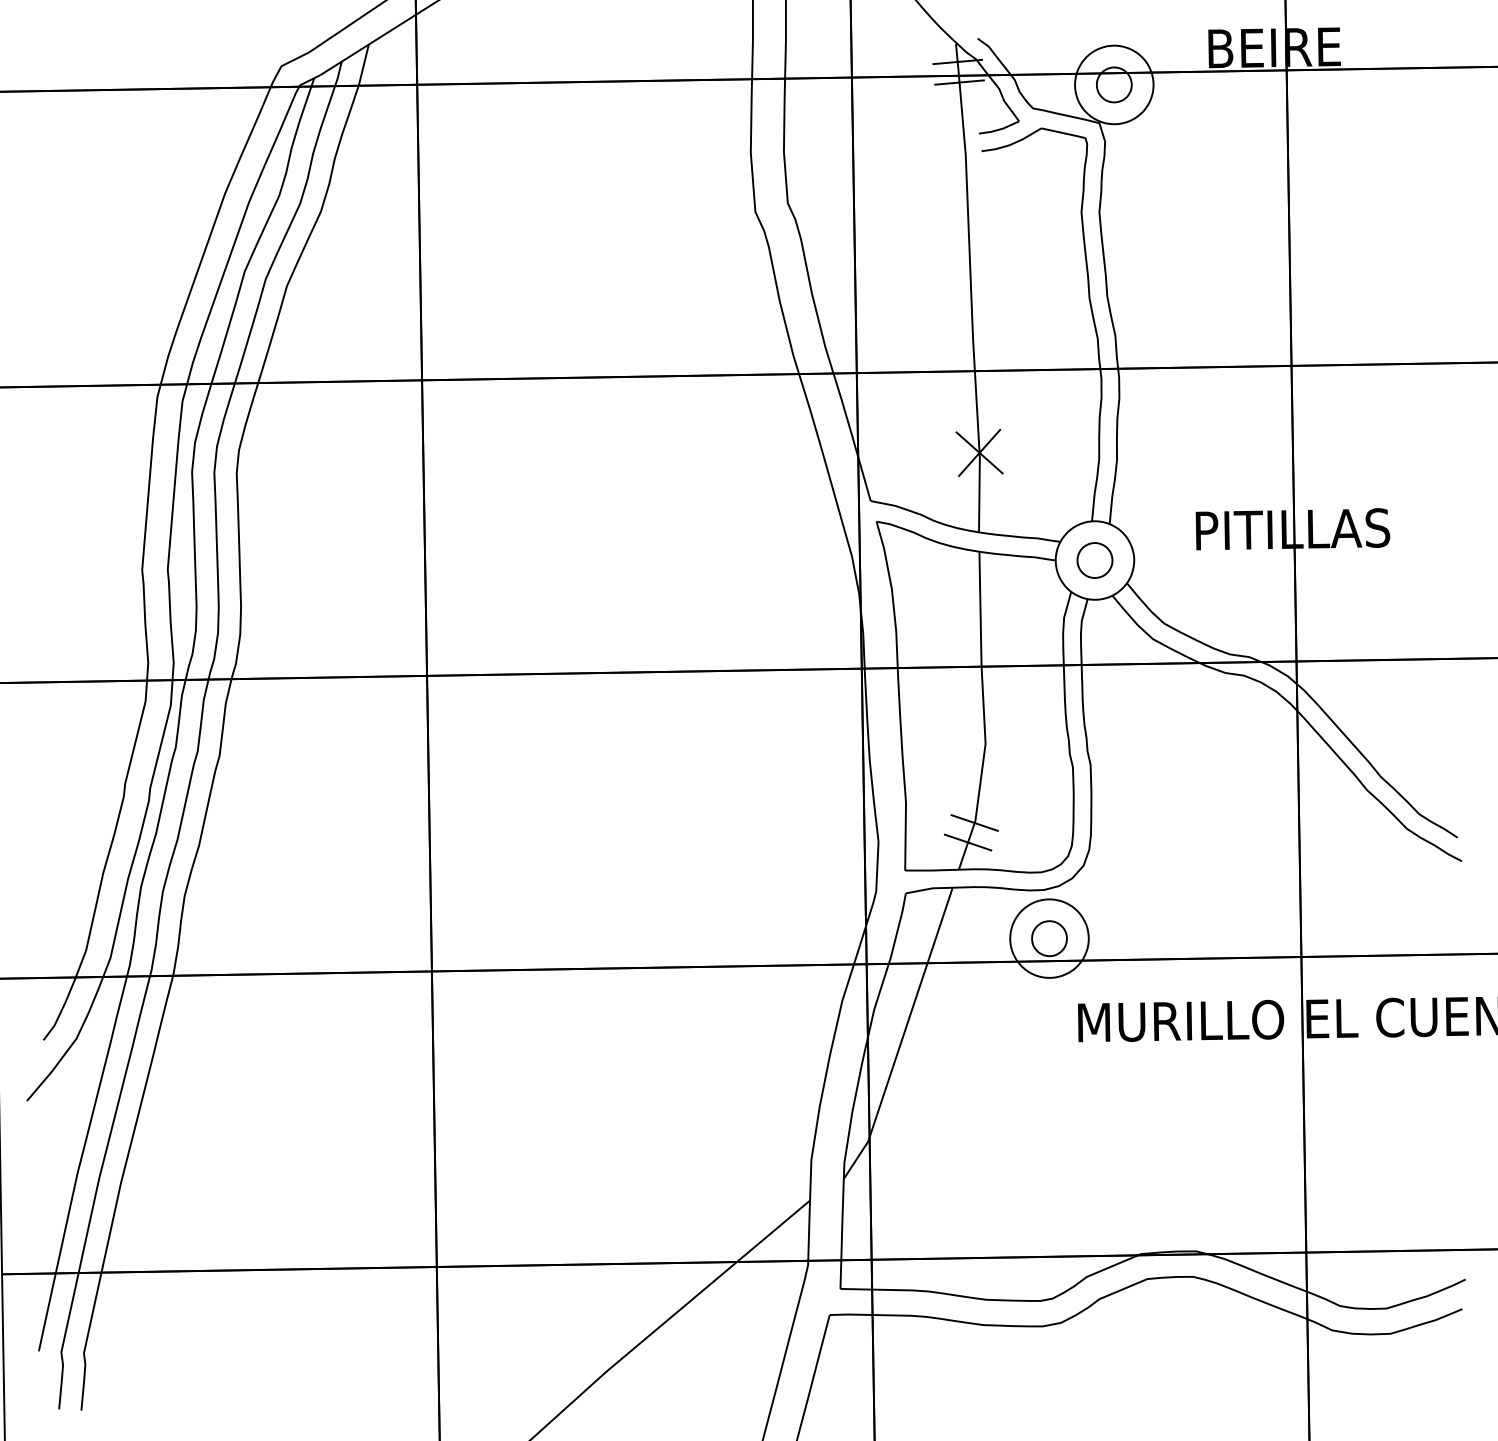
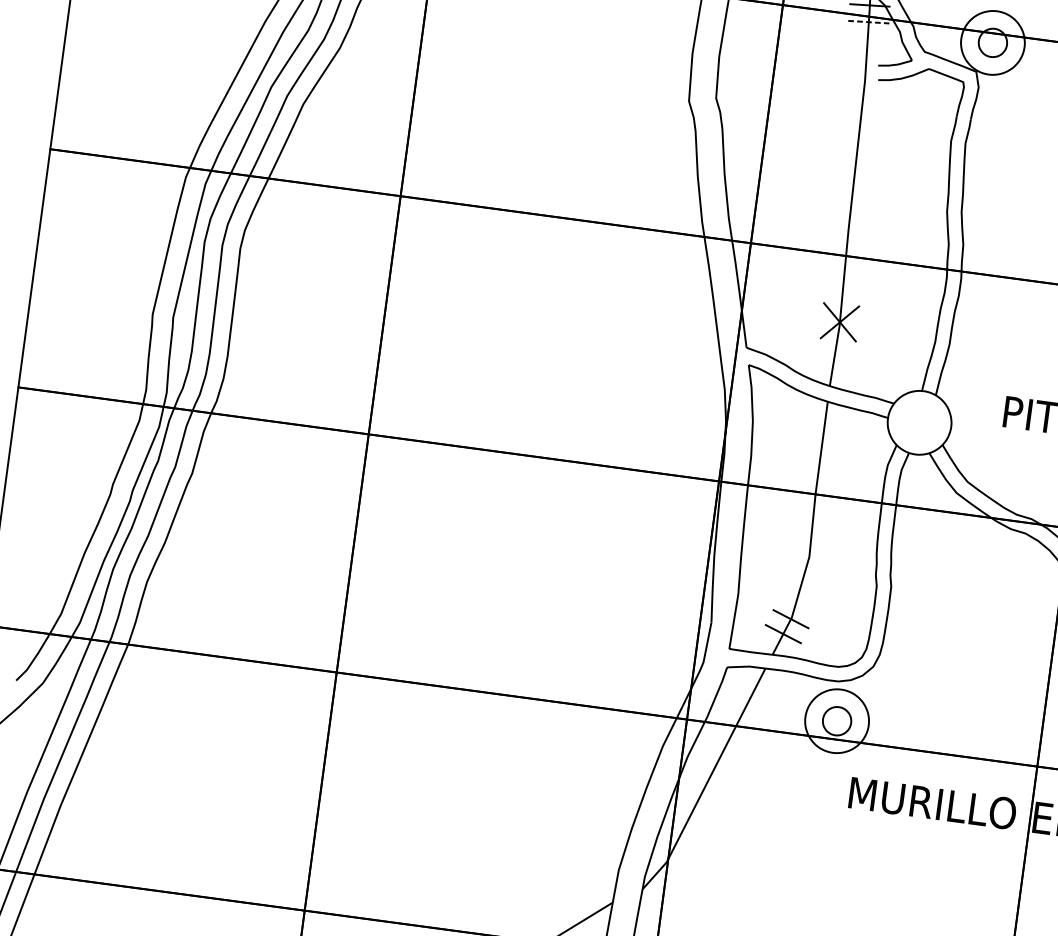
line: (960, 82) -> (869, 22), solid -> dashed
part: (1094, 560) -> (919, 422), removed

